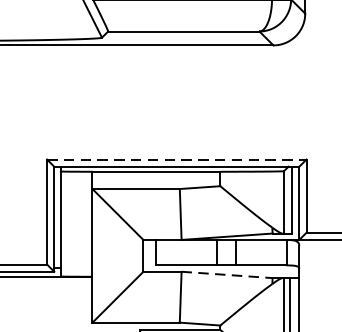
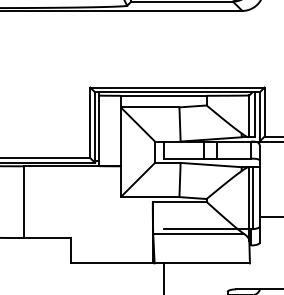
line: (176, 159) -> (177, 87), dashed -> solid
line: (227, 275) -> (211, 165), dashed -> solid

